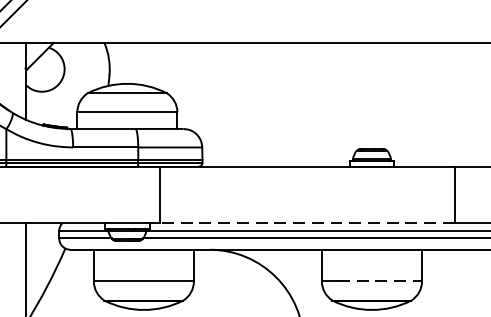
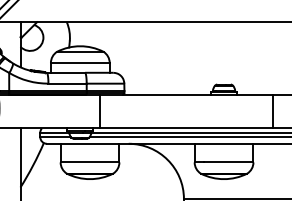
line: (308, 223) -> (186, 128), dashed -> solid
line: (379, 281) -> (228, 162), dashed -> solid

